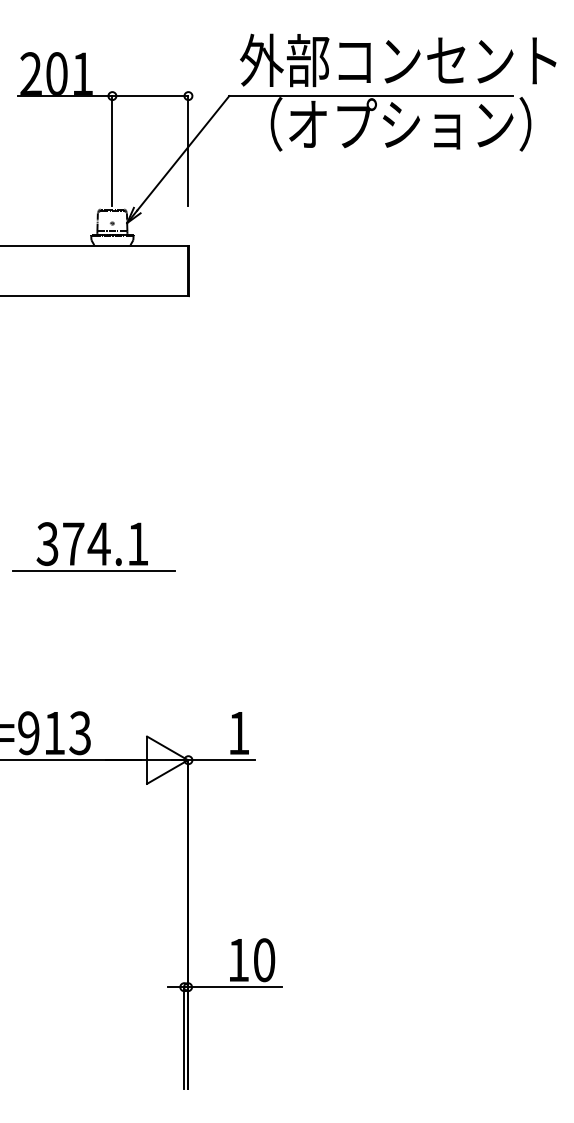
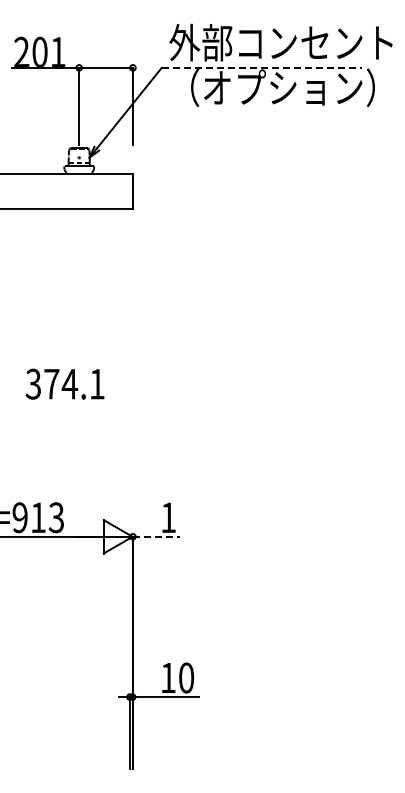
line: (371, 95) -> (262, 67), solid -> dashed
line: (94, 571) -> (66, 403), removed
line: (221, 759) -> (156, 536), solid -> dashed

